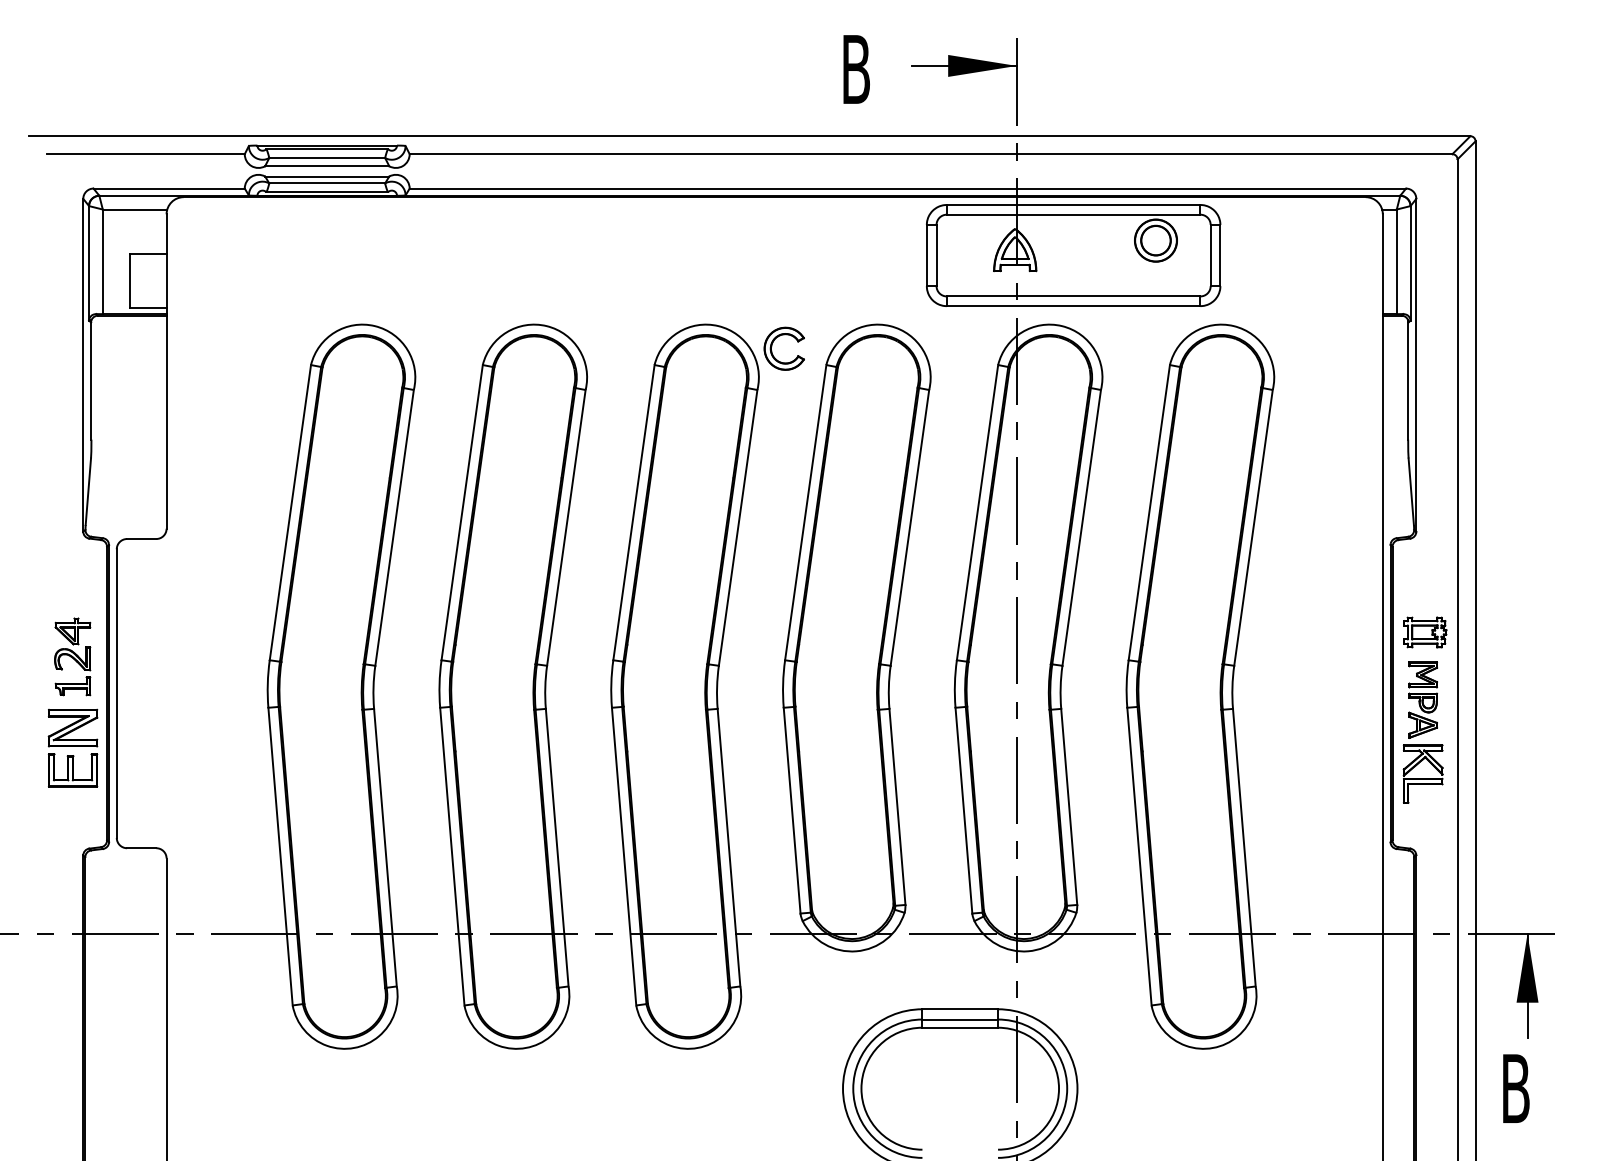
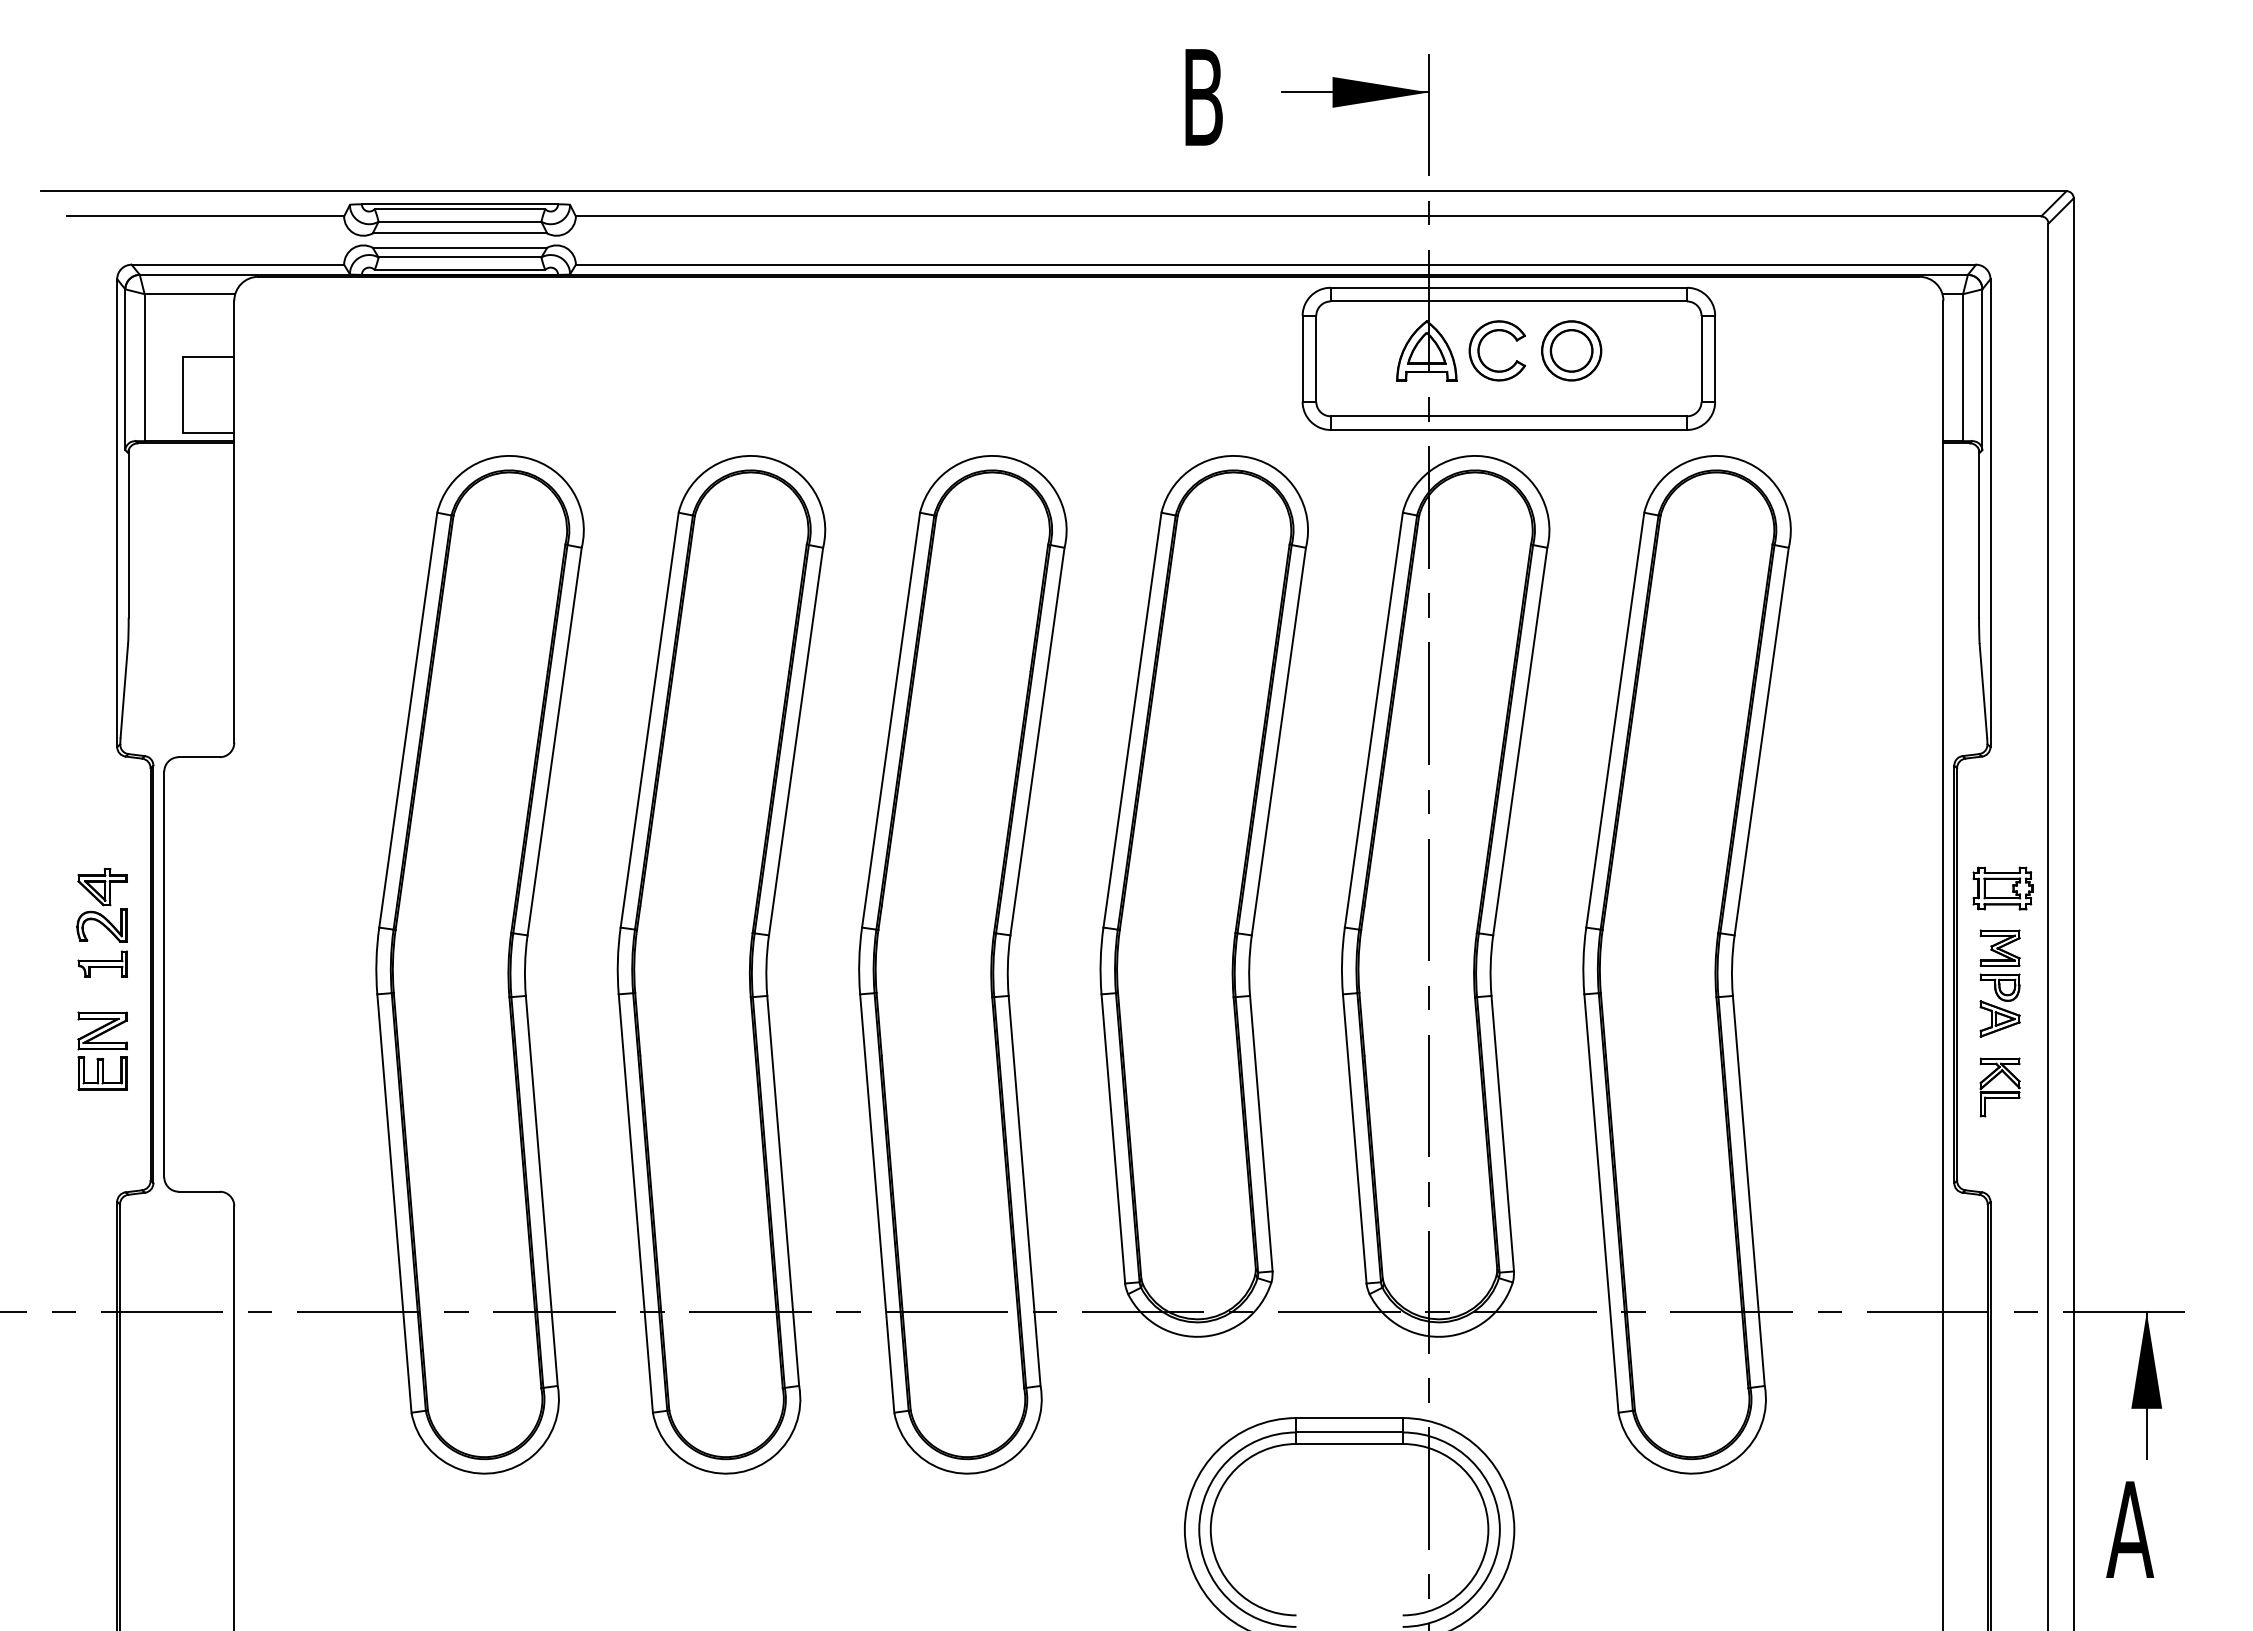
part: (1155, 240) -> (1571, 350), moved
part: (772, 345) -> (1480, 346), moved
part: (72, 747) -> (102, 1050), size x0.71
part: (1422, 774) -> (1999, 1087), size x0.71
text: (1515, 1088) -> (2130, 1529), B -> A

